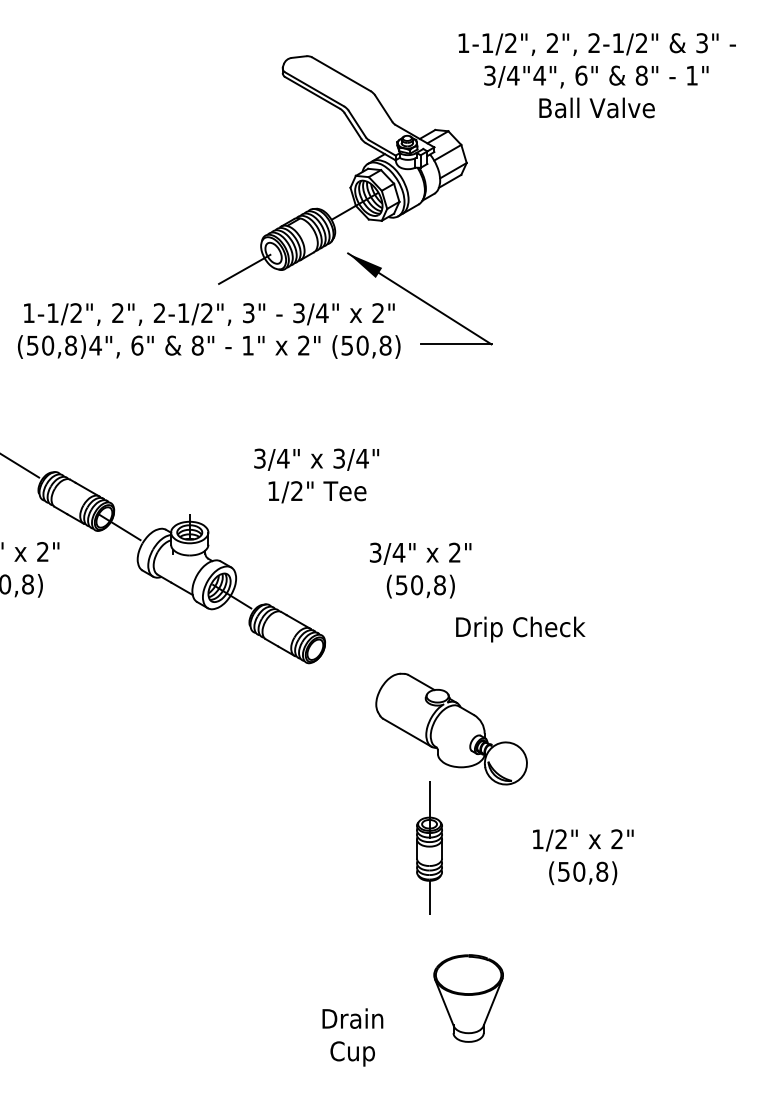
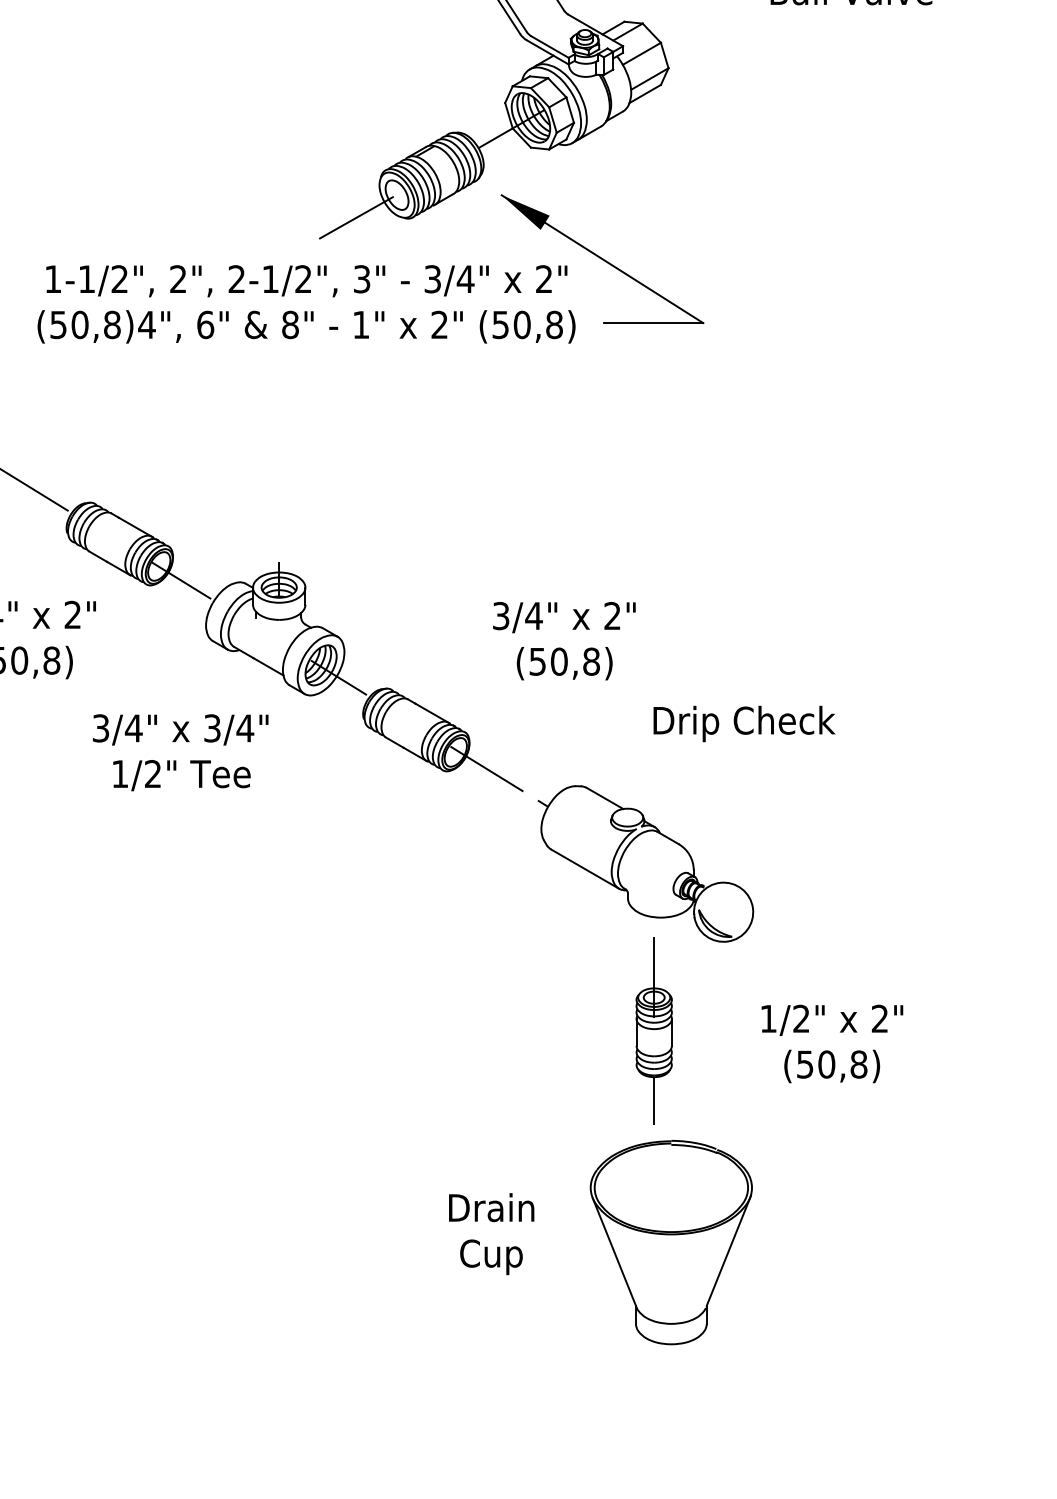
text: (316, 475) -> (180, 752), moved
text: (420, 570) -> (564, 640), moved
line: (346, 666) -> (499, 775), added
part: (429, 847) -> (654, 1030), moved
part: (468, 998) -> (671, 1242), size x1.67
text: (352, 1037) -> (491, 1234), moved

